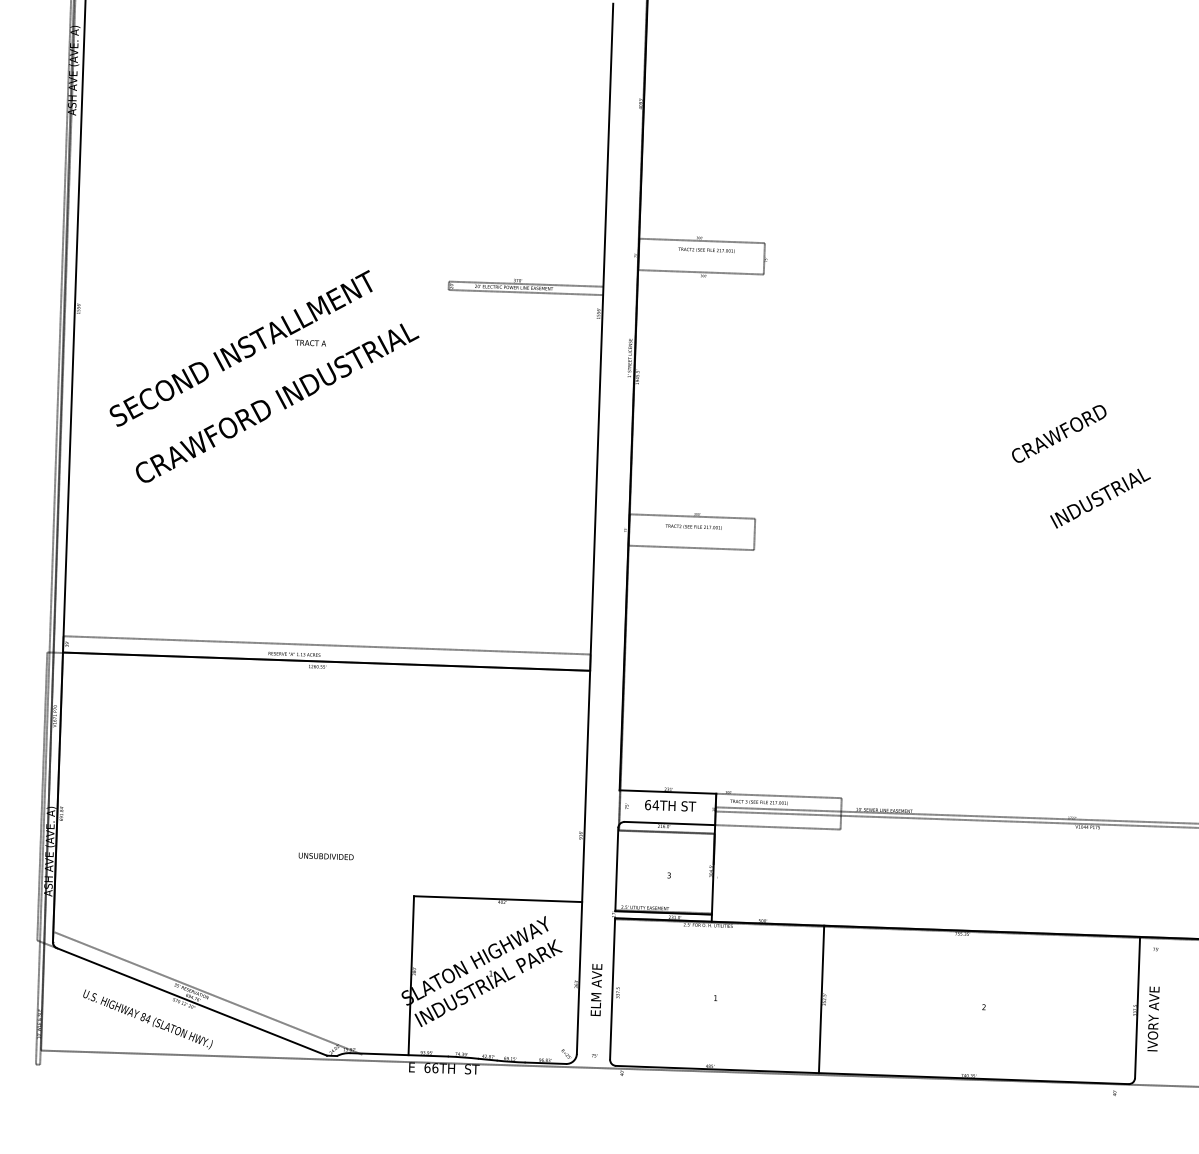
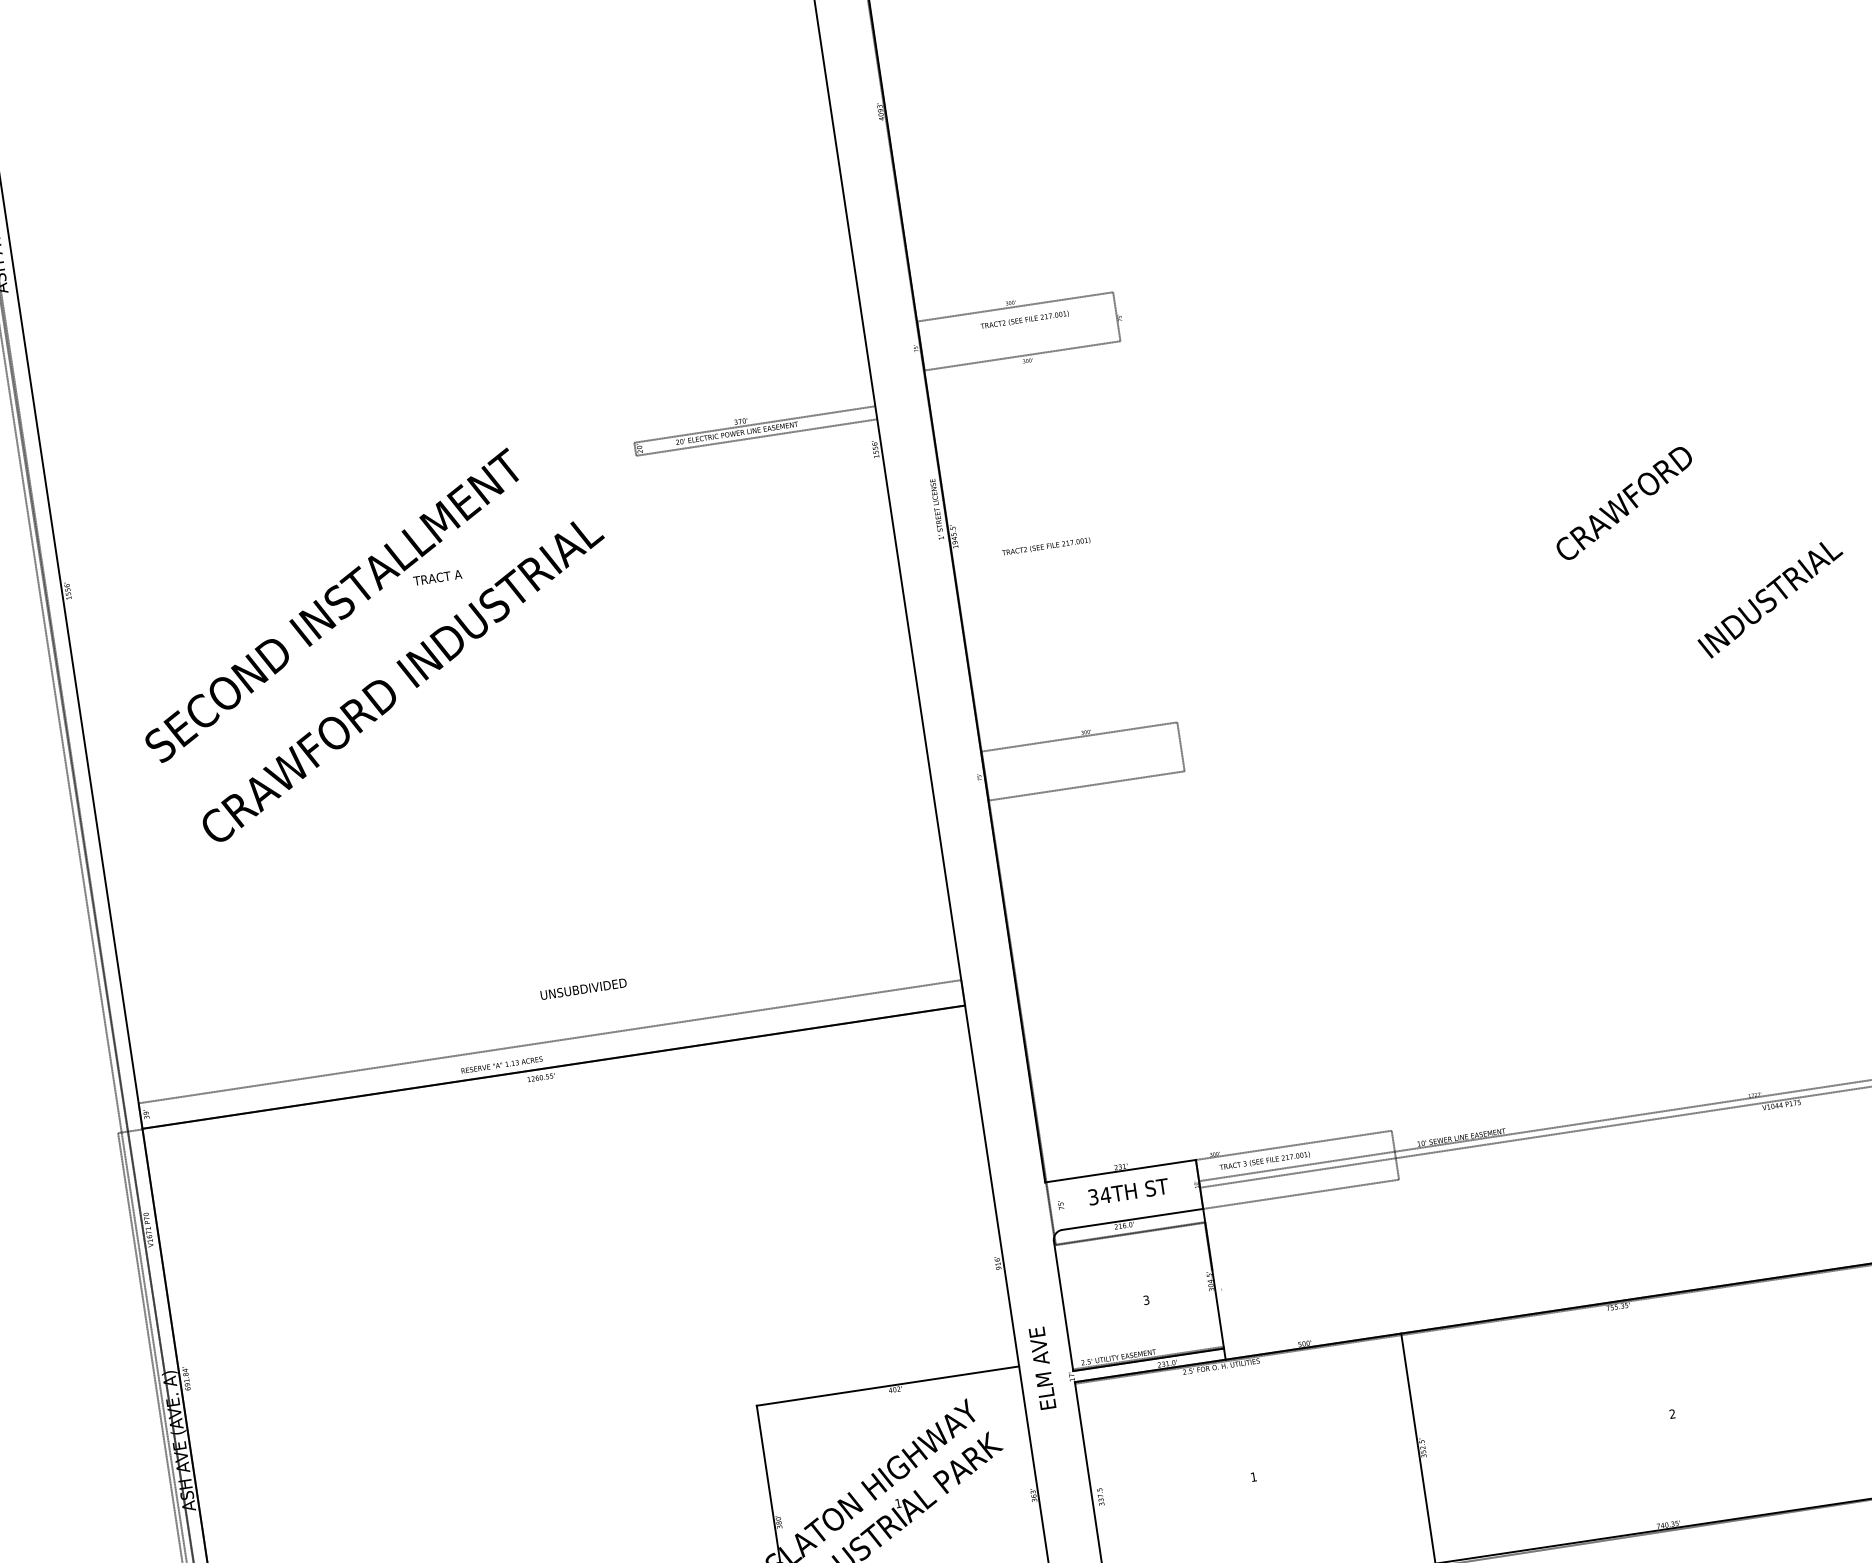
text: (1100, 498) -> (1770, 599), moved
text: (693, 526) -> (1045, 545), moved
text: (648, 805) -> (1094, 1197), 64TH -> 34TH
text: (325, 856) -> (582, 989), moved
text: (596, 990) -> (1042, 1369), moved

